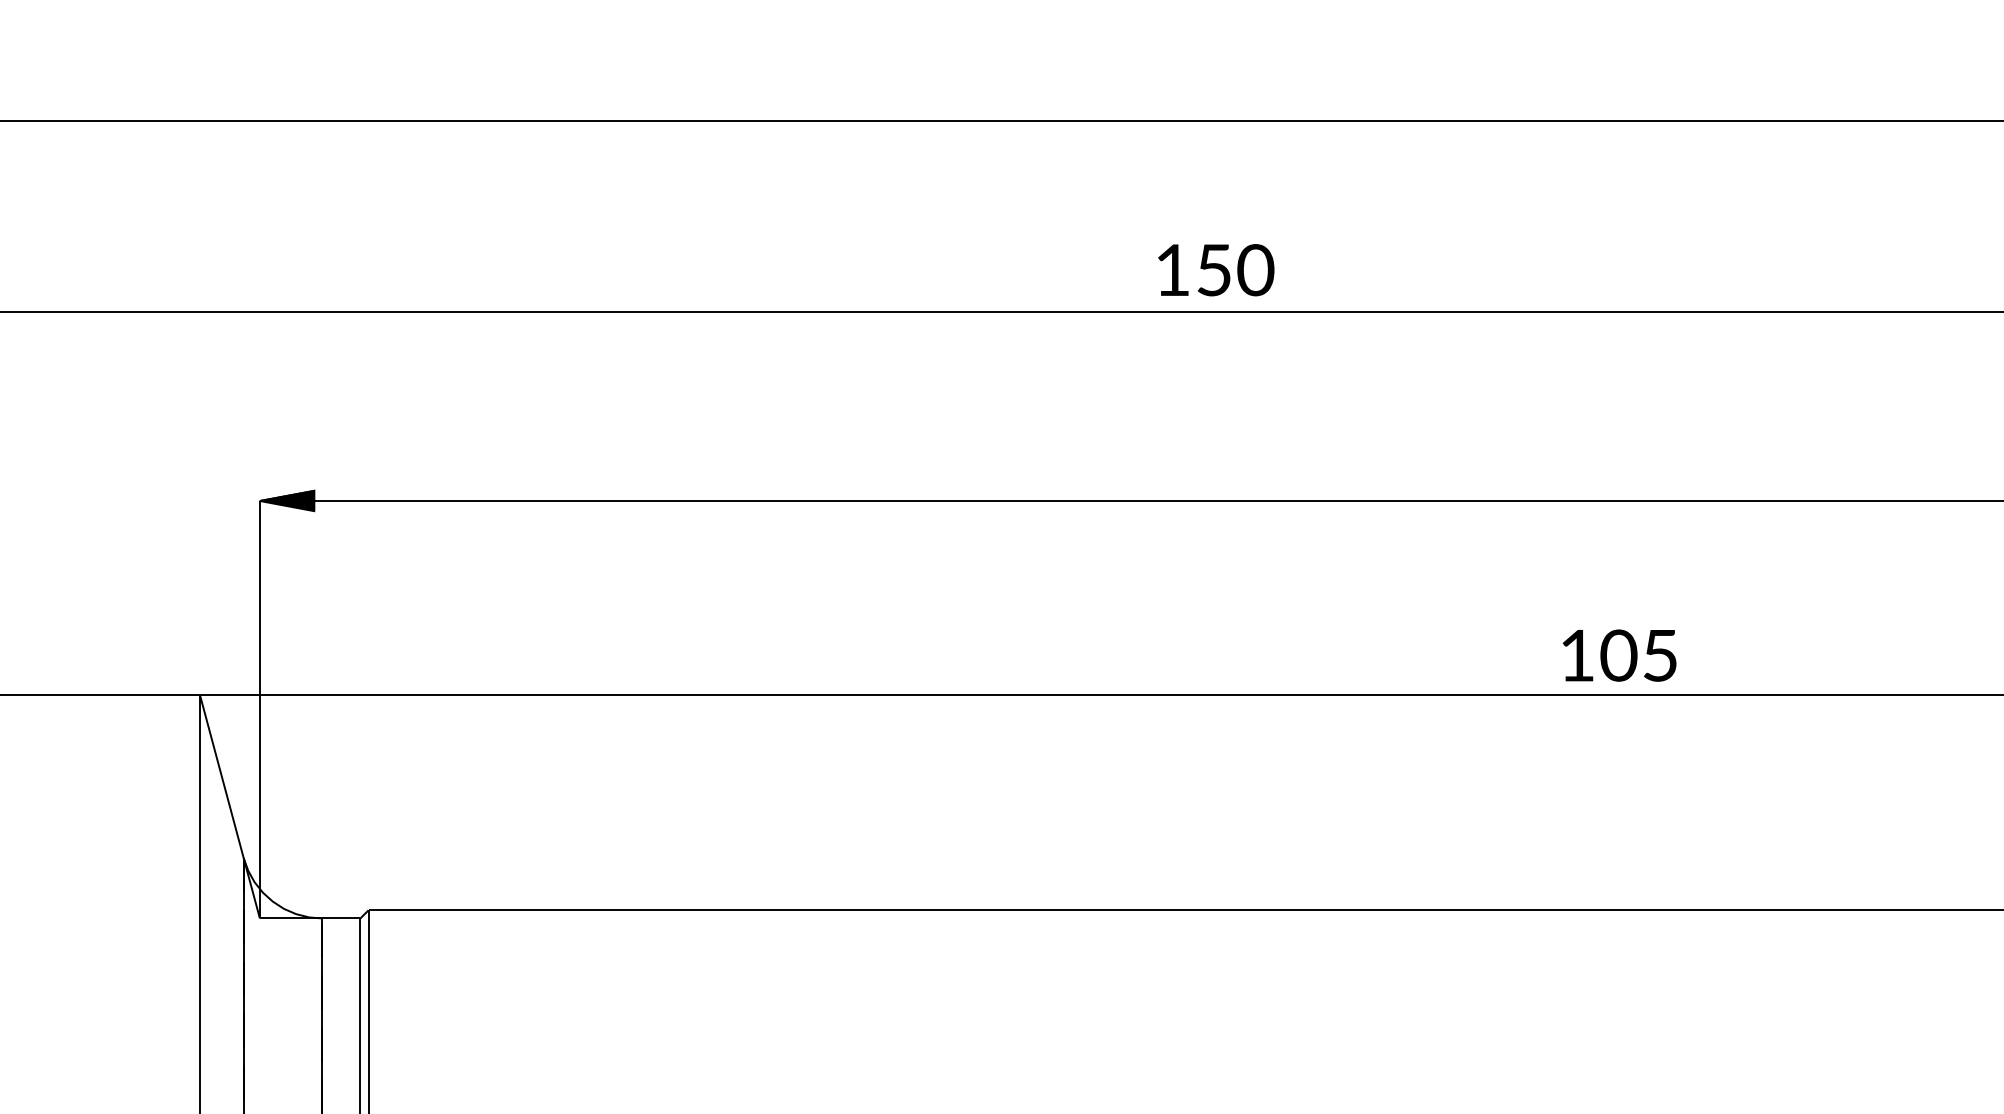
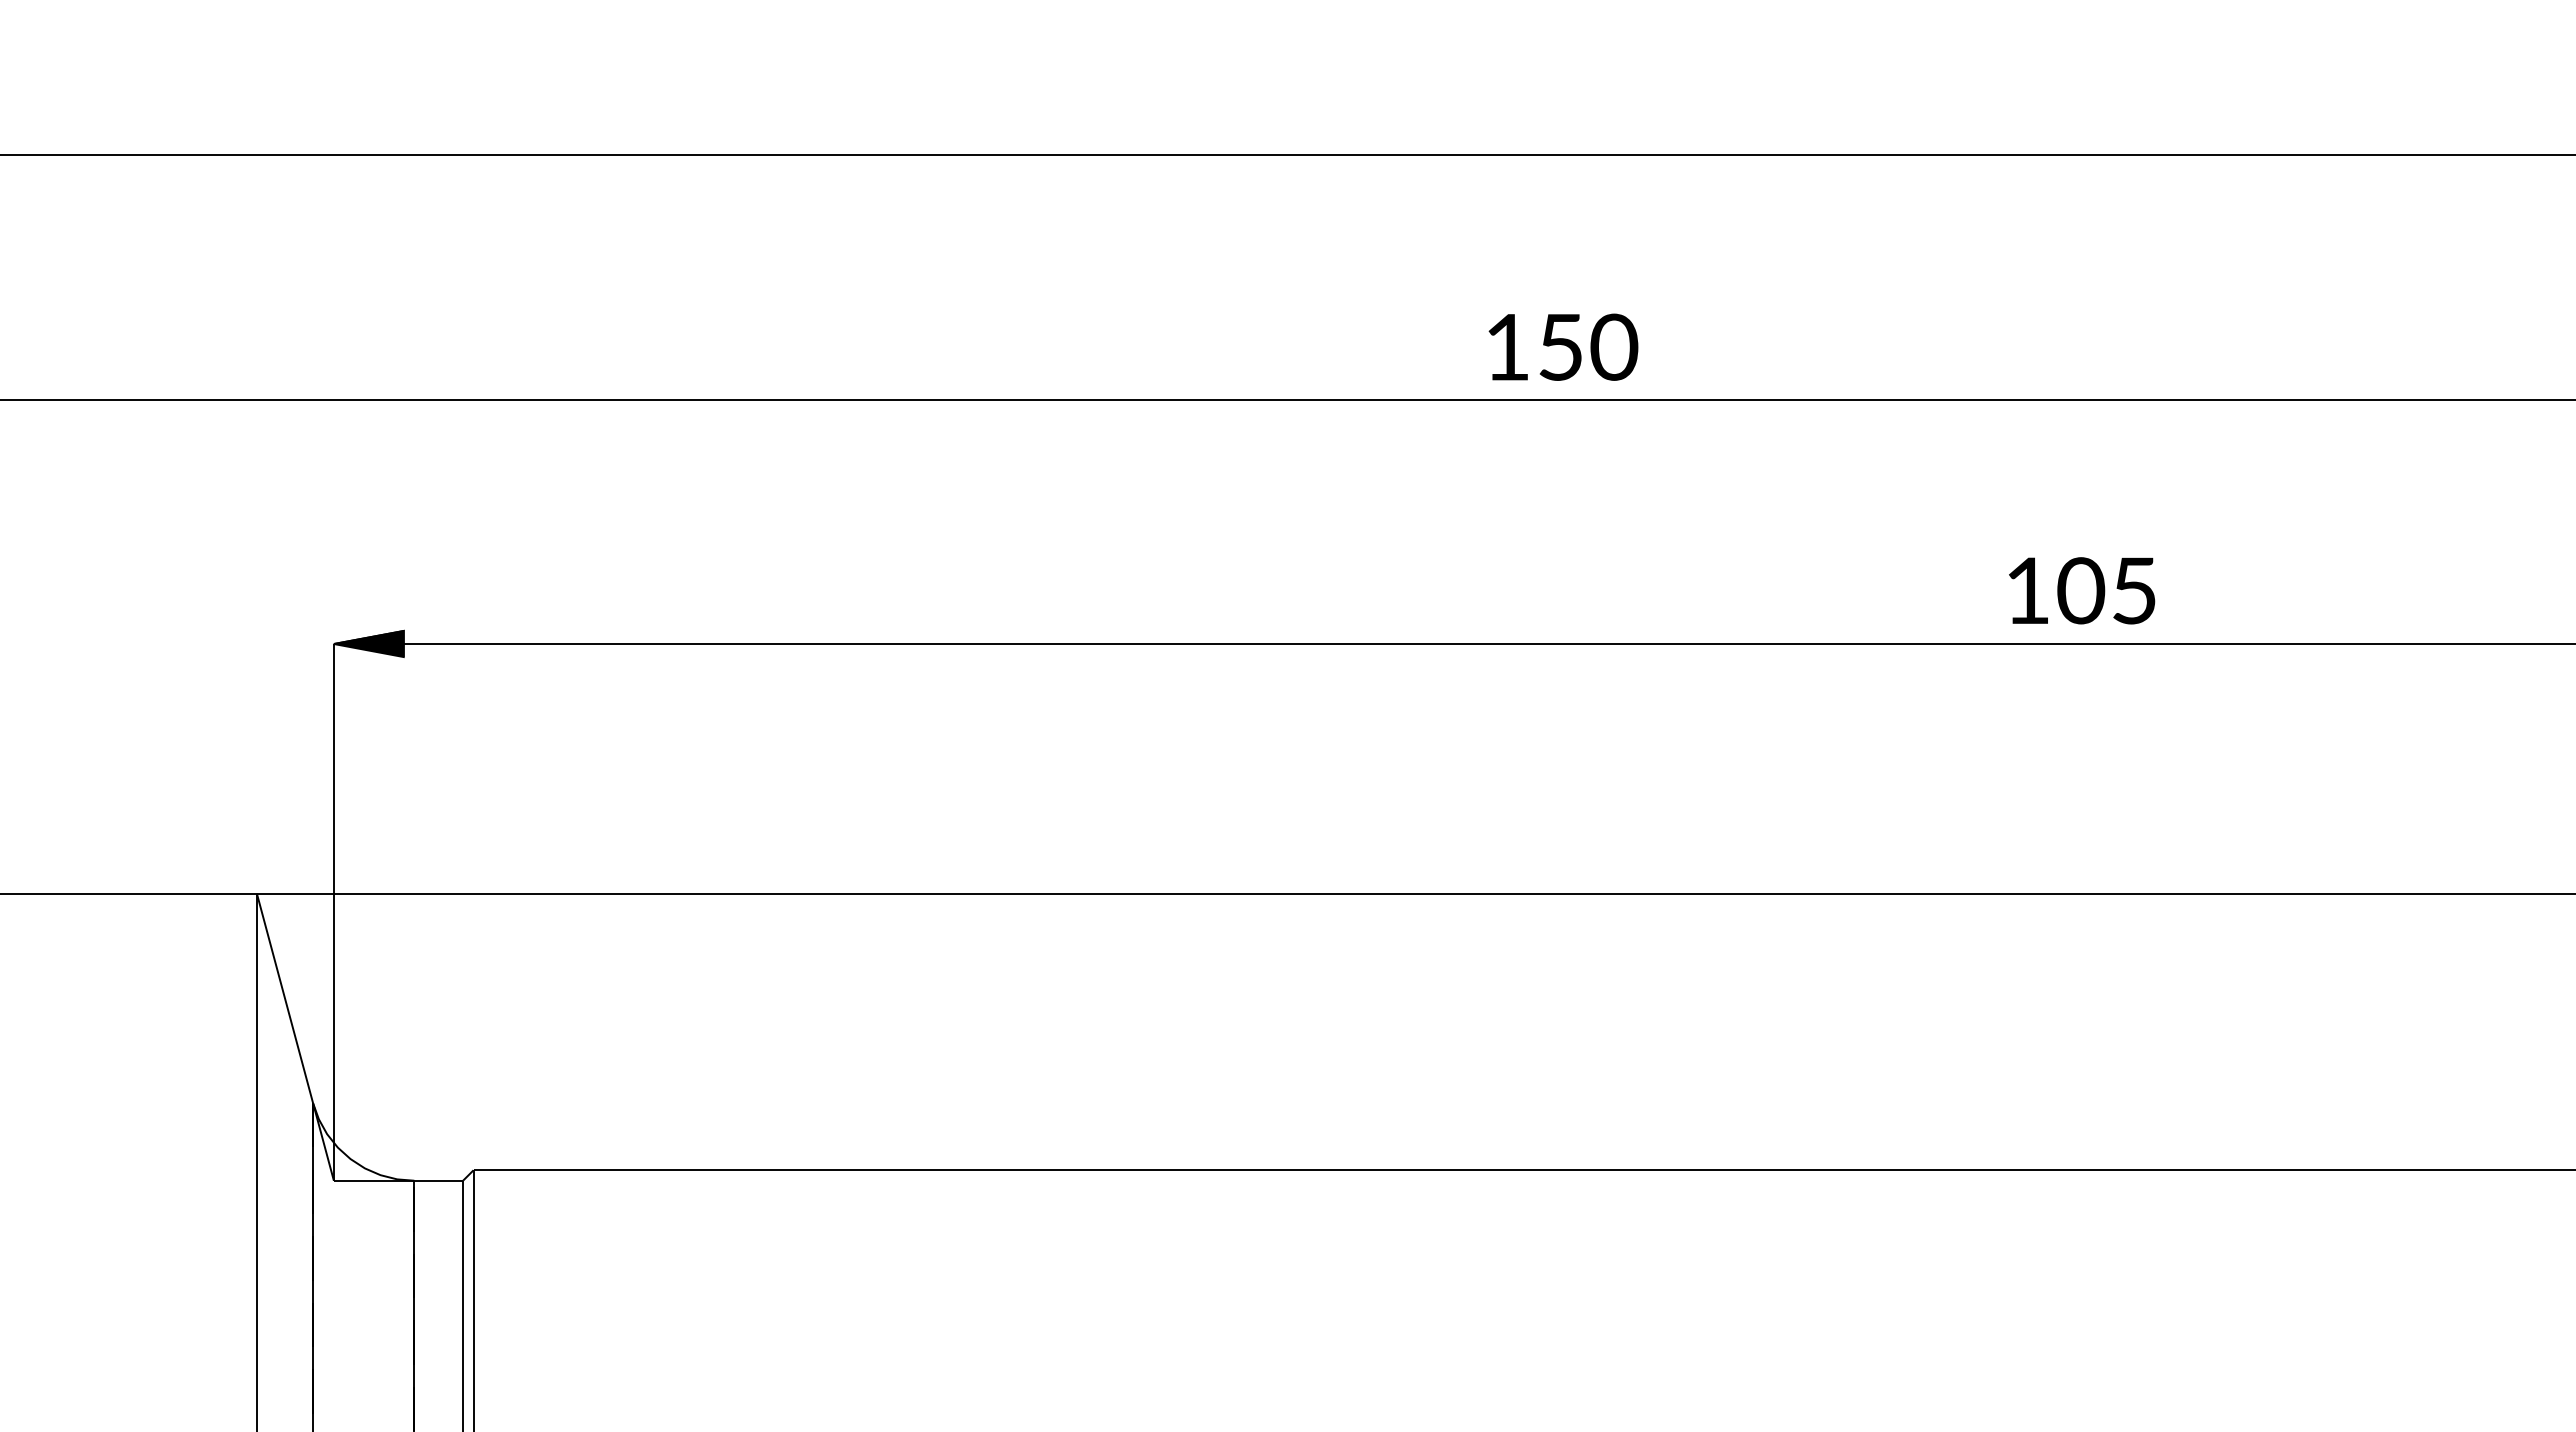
text: (1619, 655) -> (2082, 590), moved

